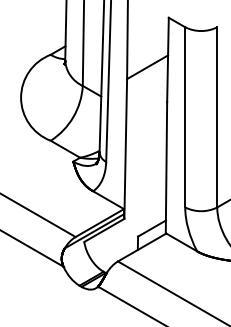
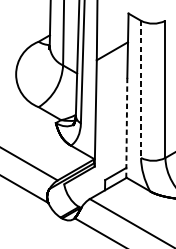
line: (185, 117) -> (141, 89), solid -> dashed
line: (166, 168) -> (126, 128), solid -> dashed

